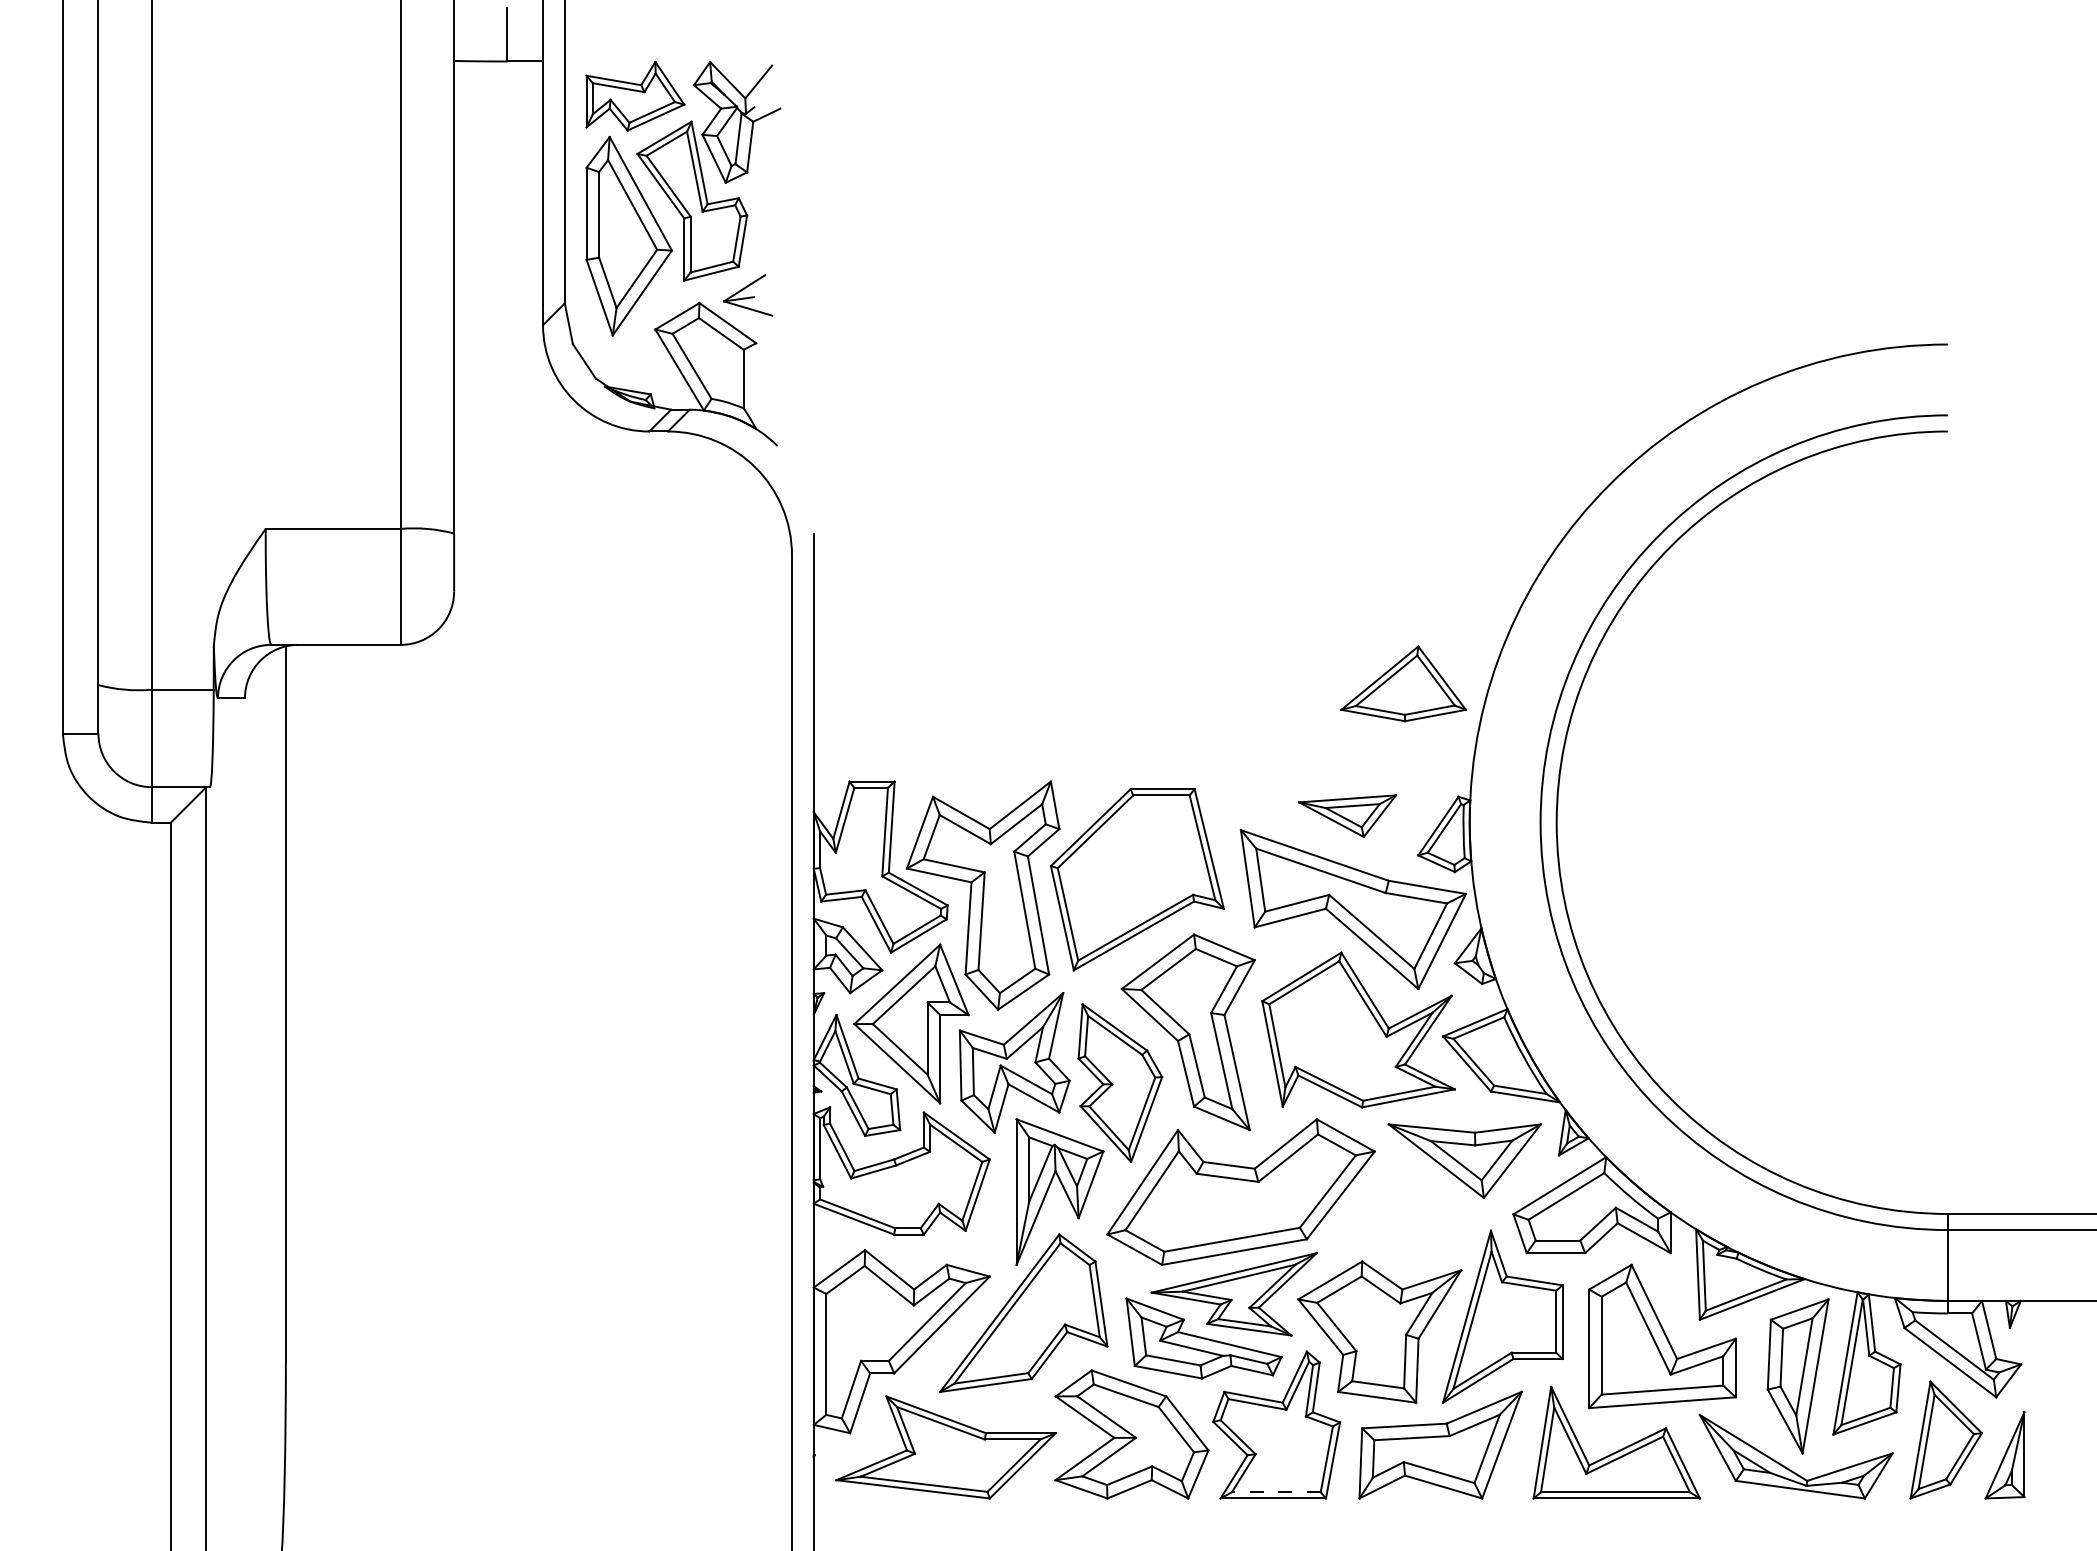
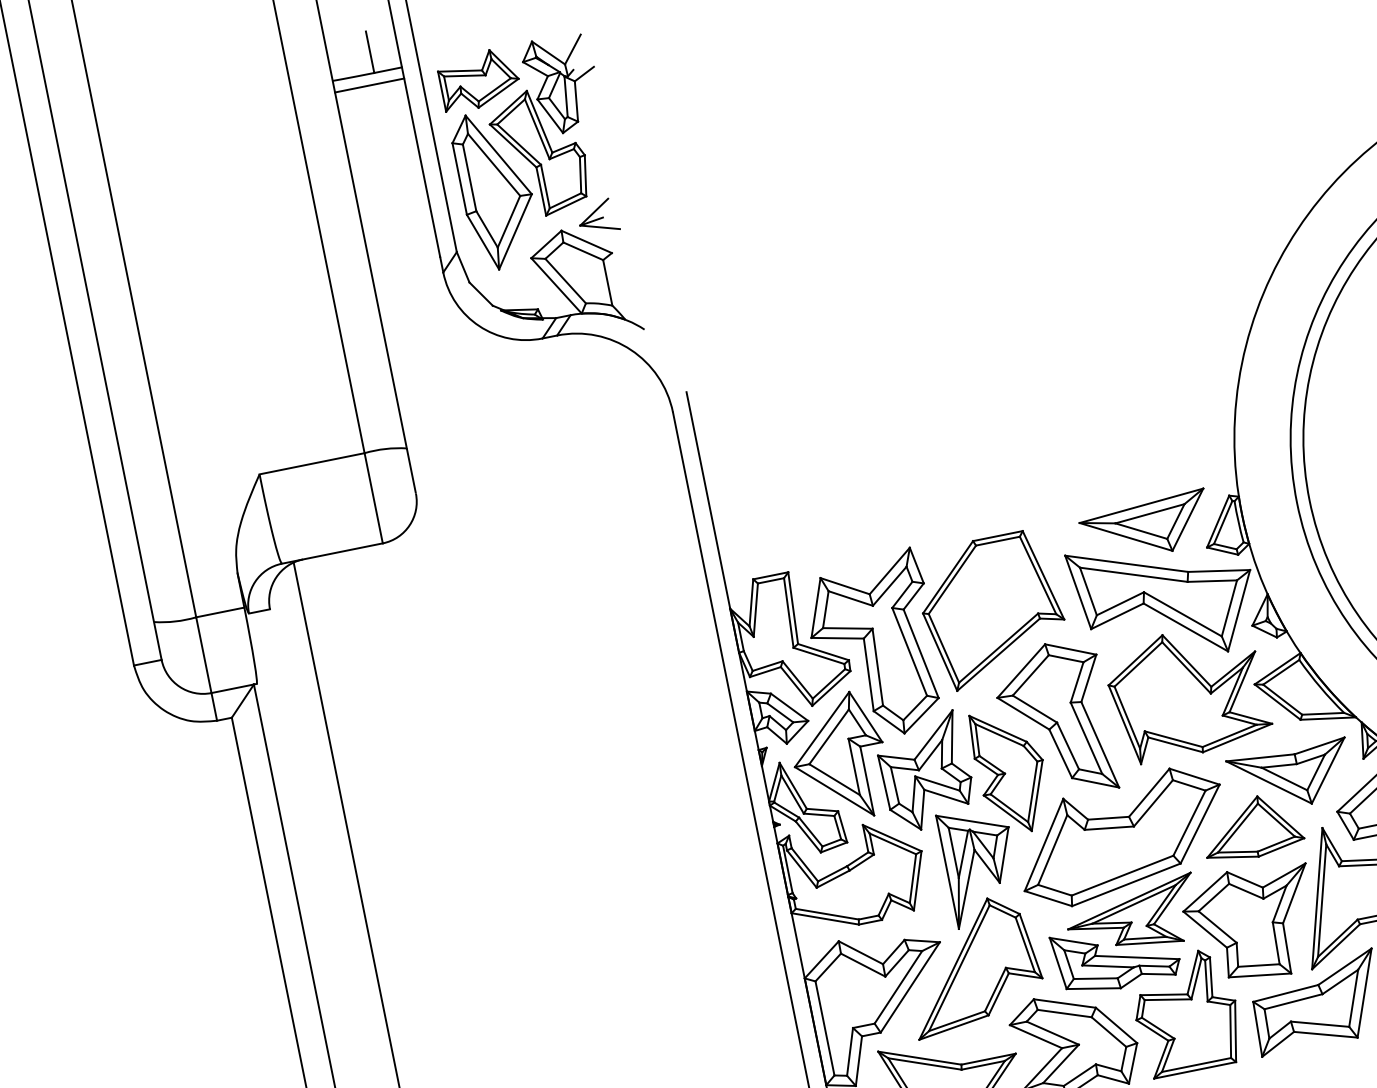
line: (498, 75) -> (369, 85), added
part: (1403, 683) -> (1251, 827), moved
part: (1347, 815) -> (1145, 527), size x1.67
line: (1275, 1492) -> (1195, 1065), dashed -> solid

